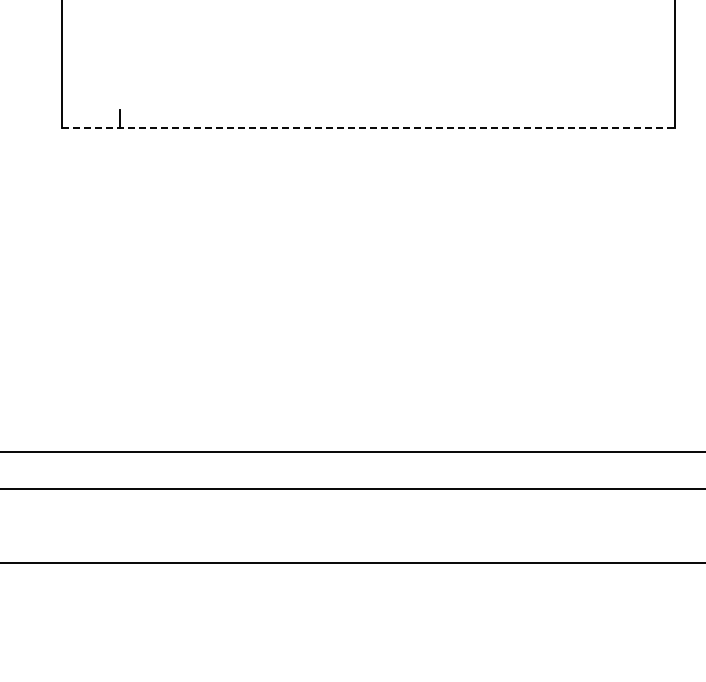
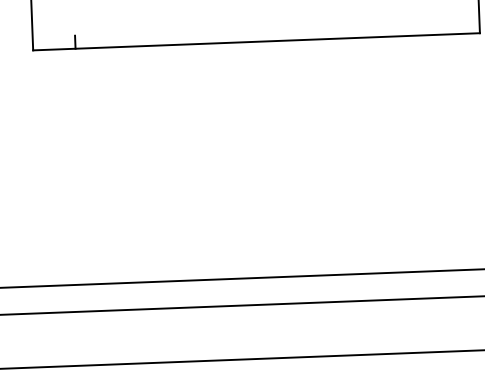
line: (368, 128) -> (256, 41), dashed -> solid

